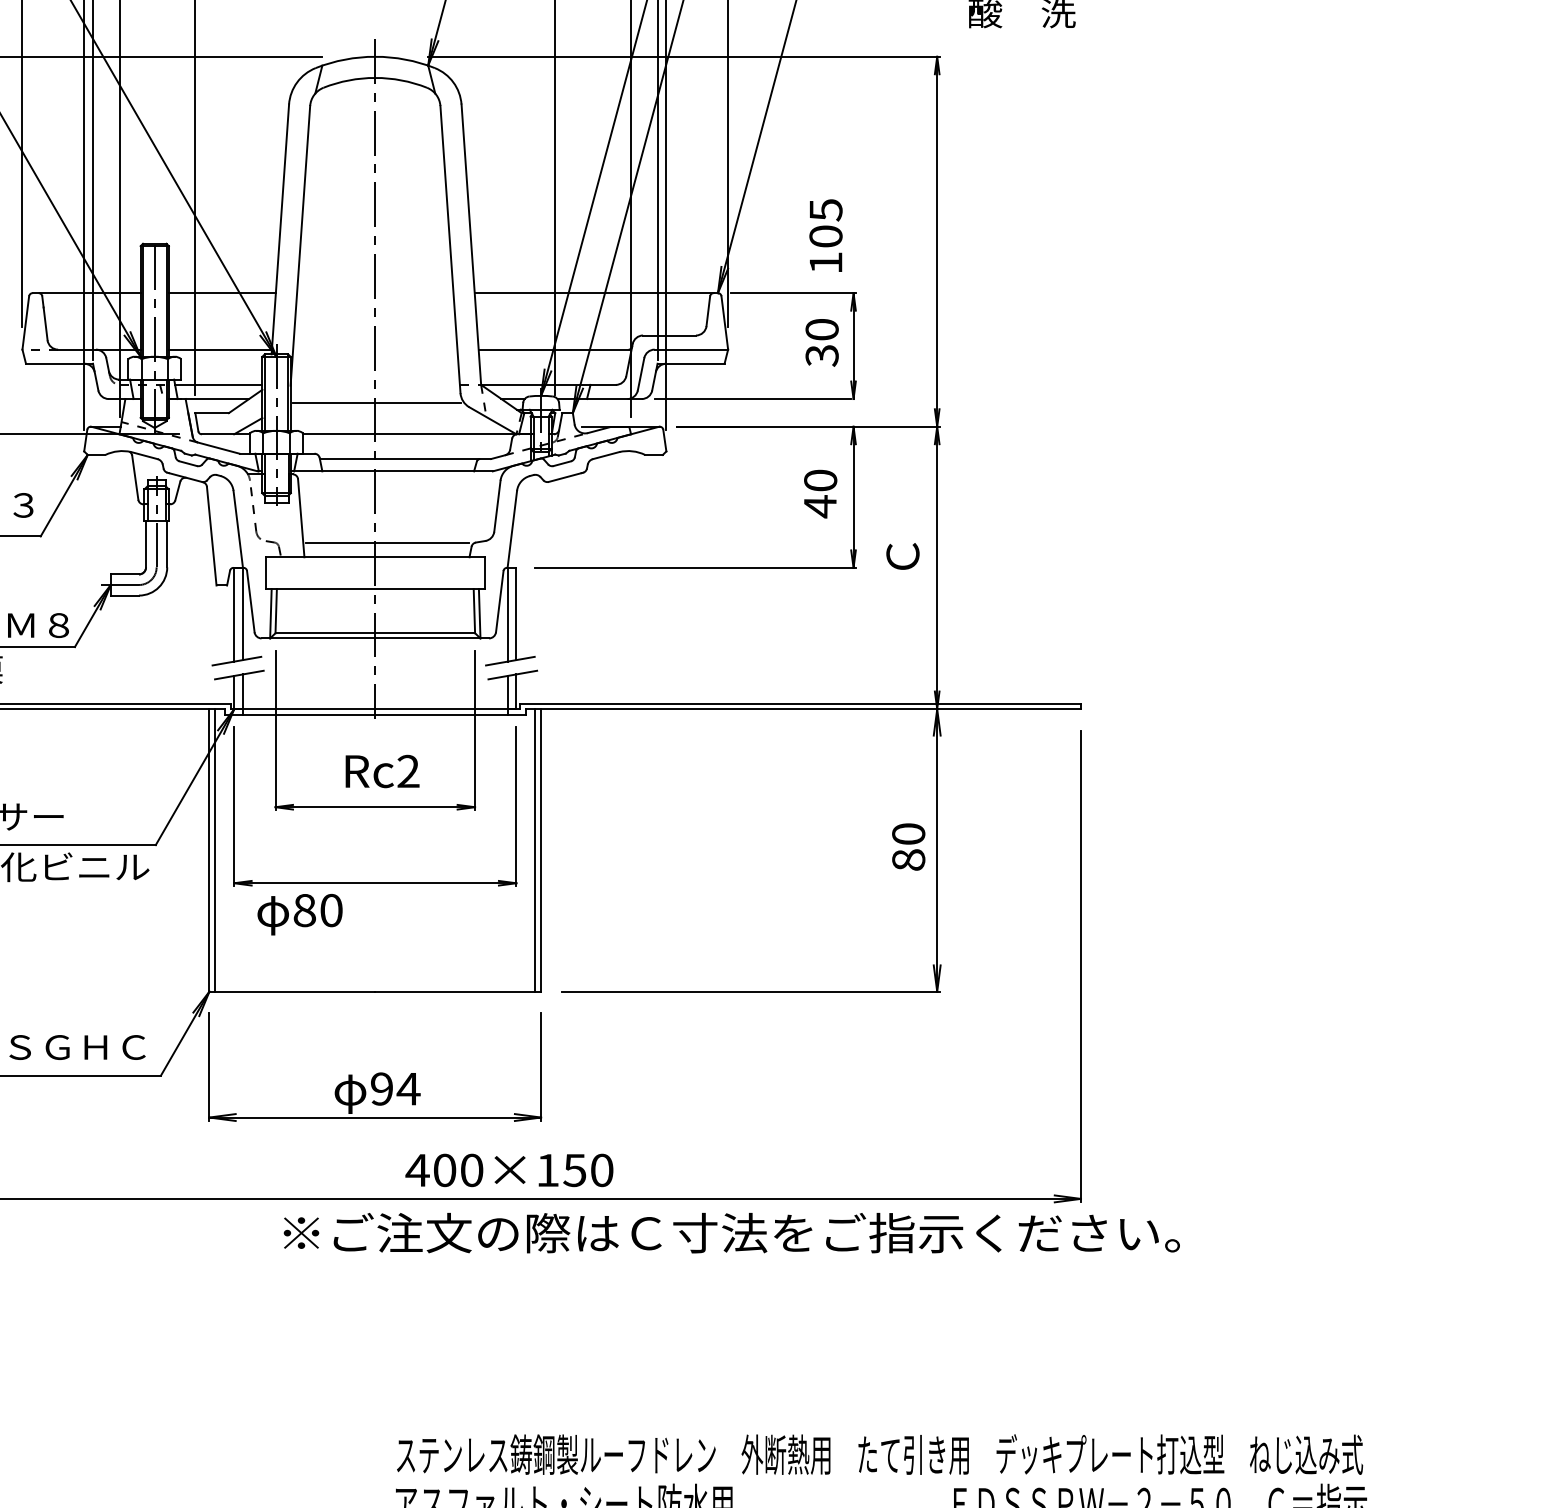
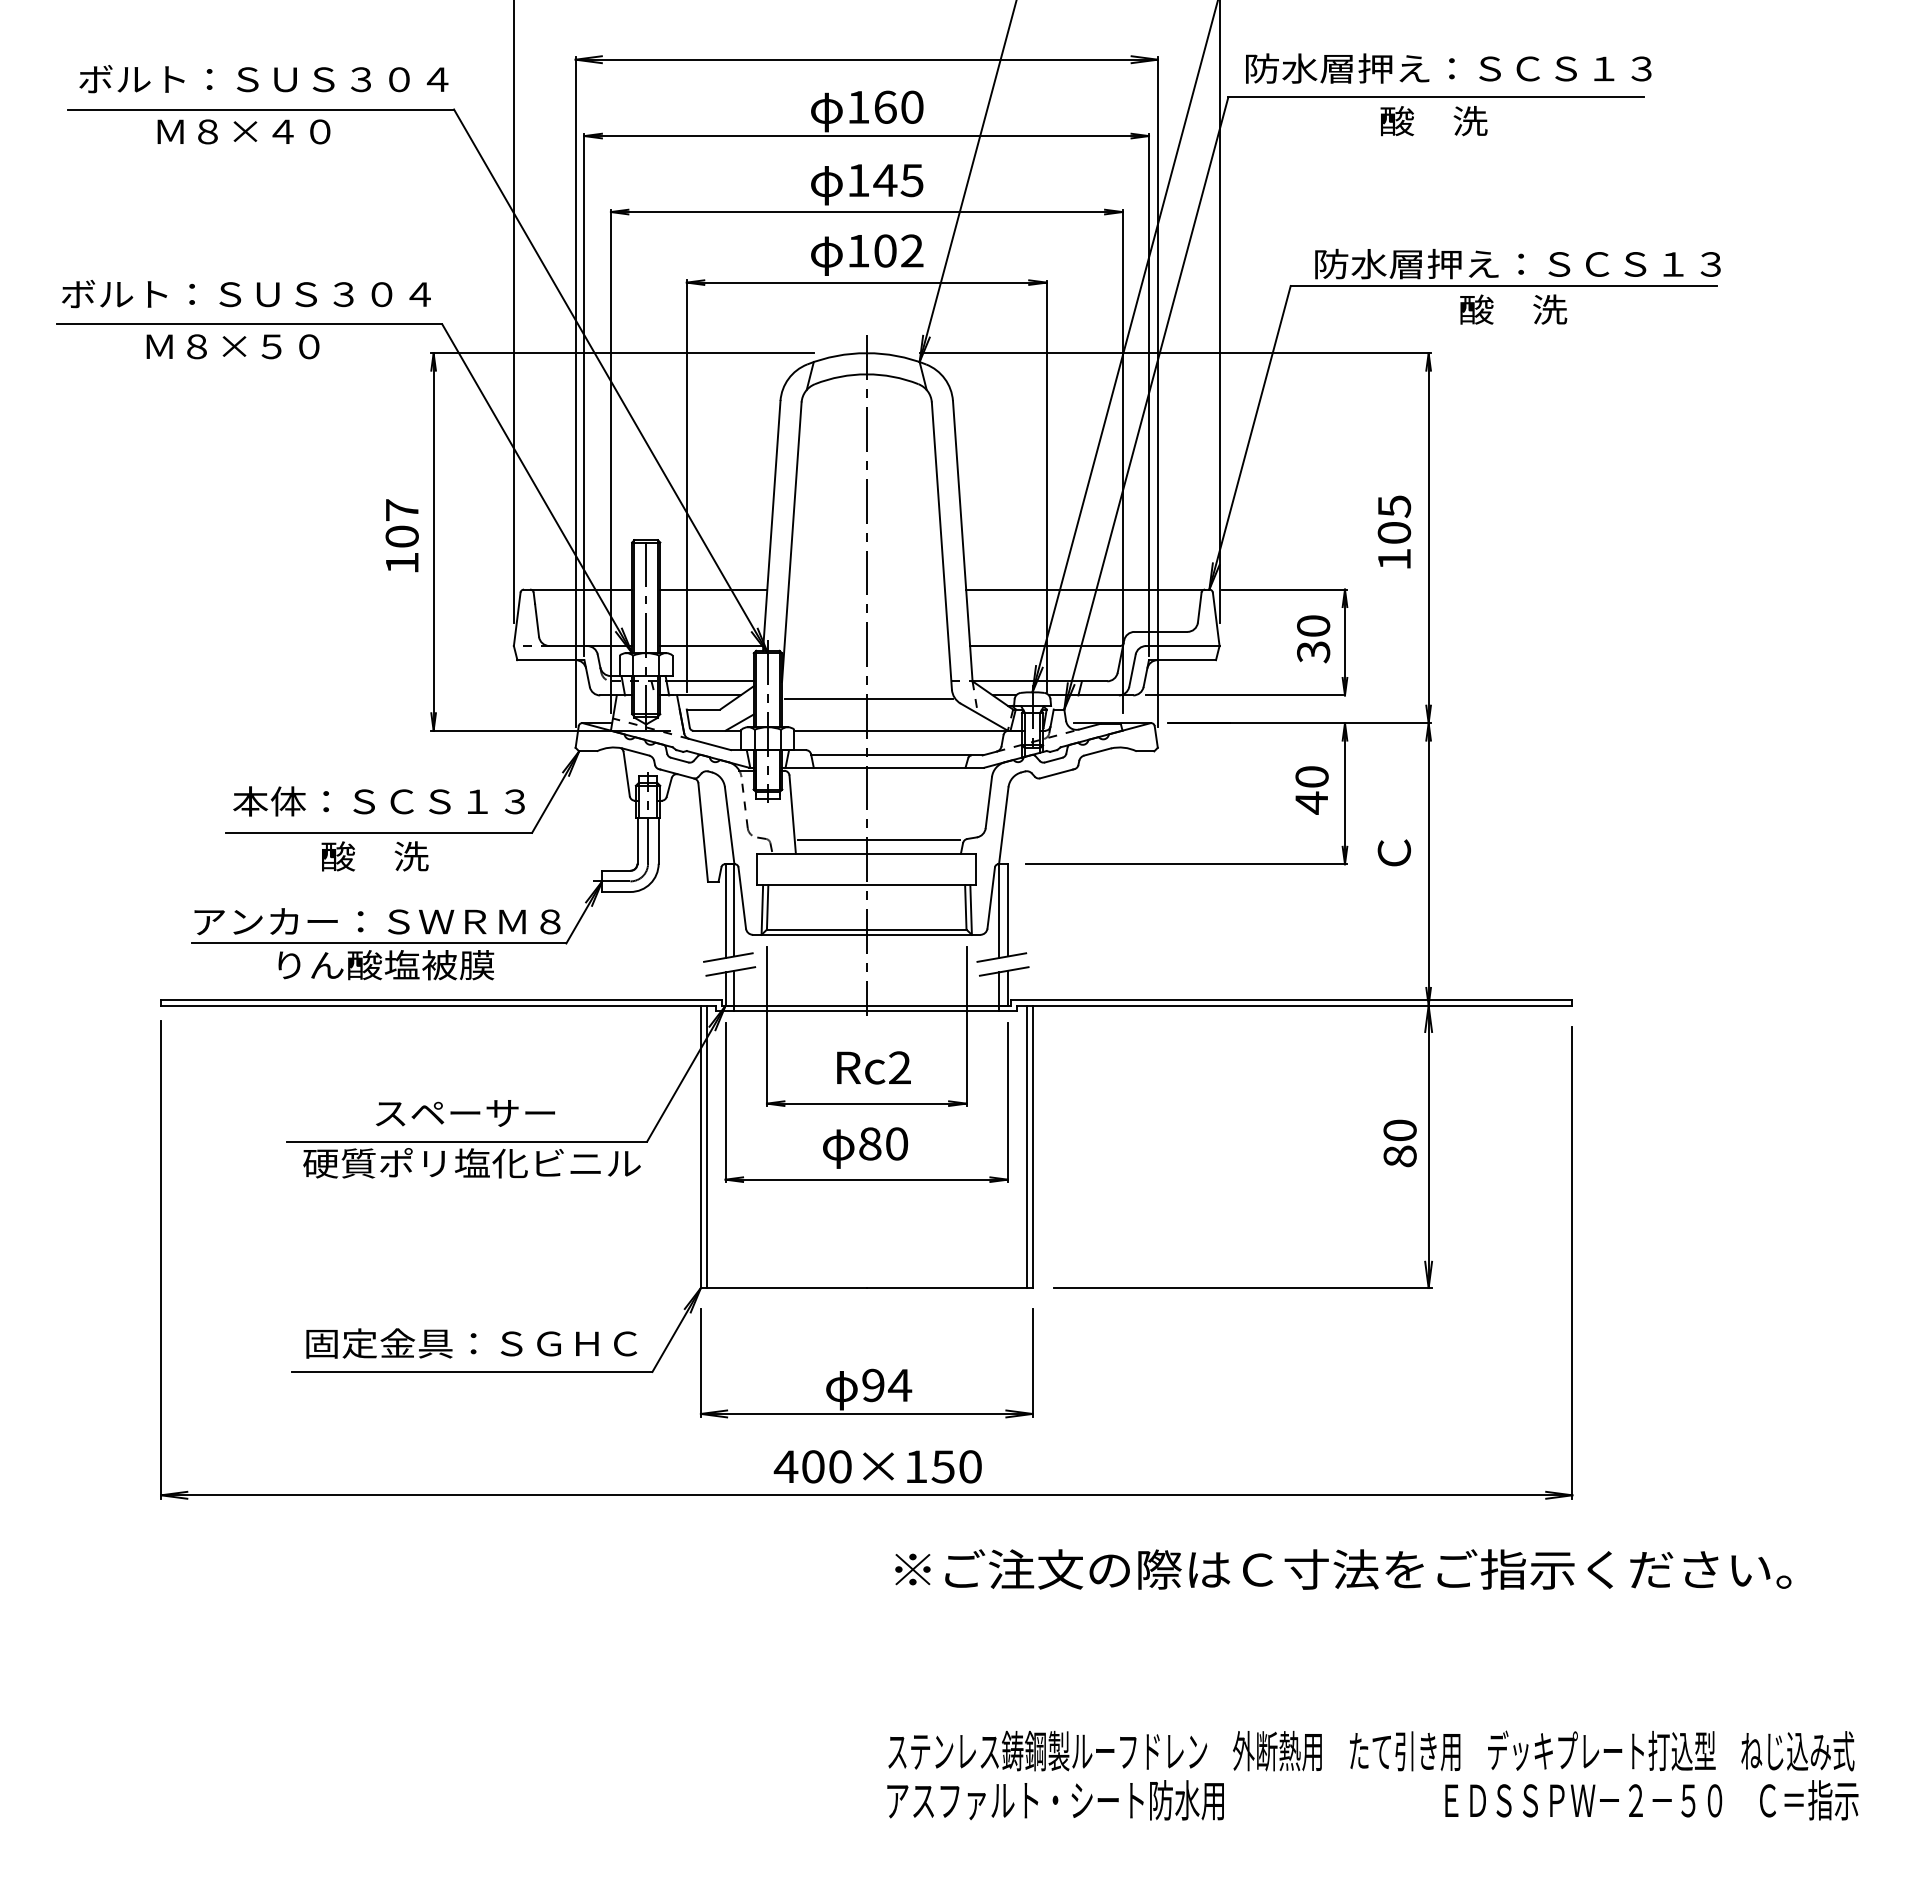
text: (826, 235) -> (1394, 531), moved
text: (300, 914) -> (865, 1147), moved
text: (509, 1170) -> (877, 1466), moved
text: (732, 1233) -> (1343, 1569), moved

